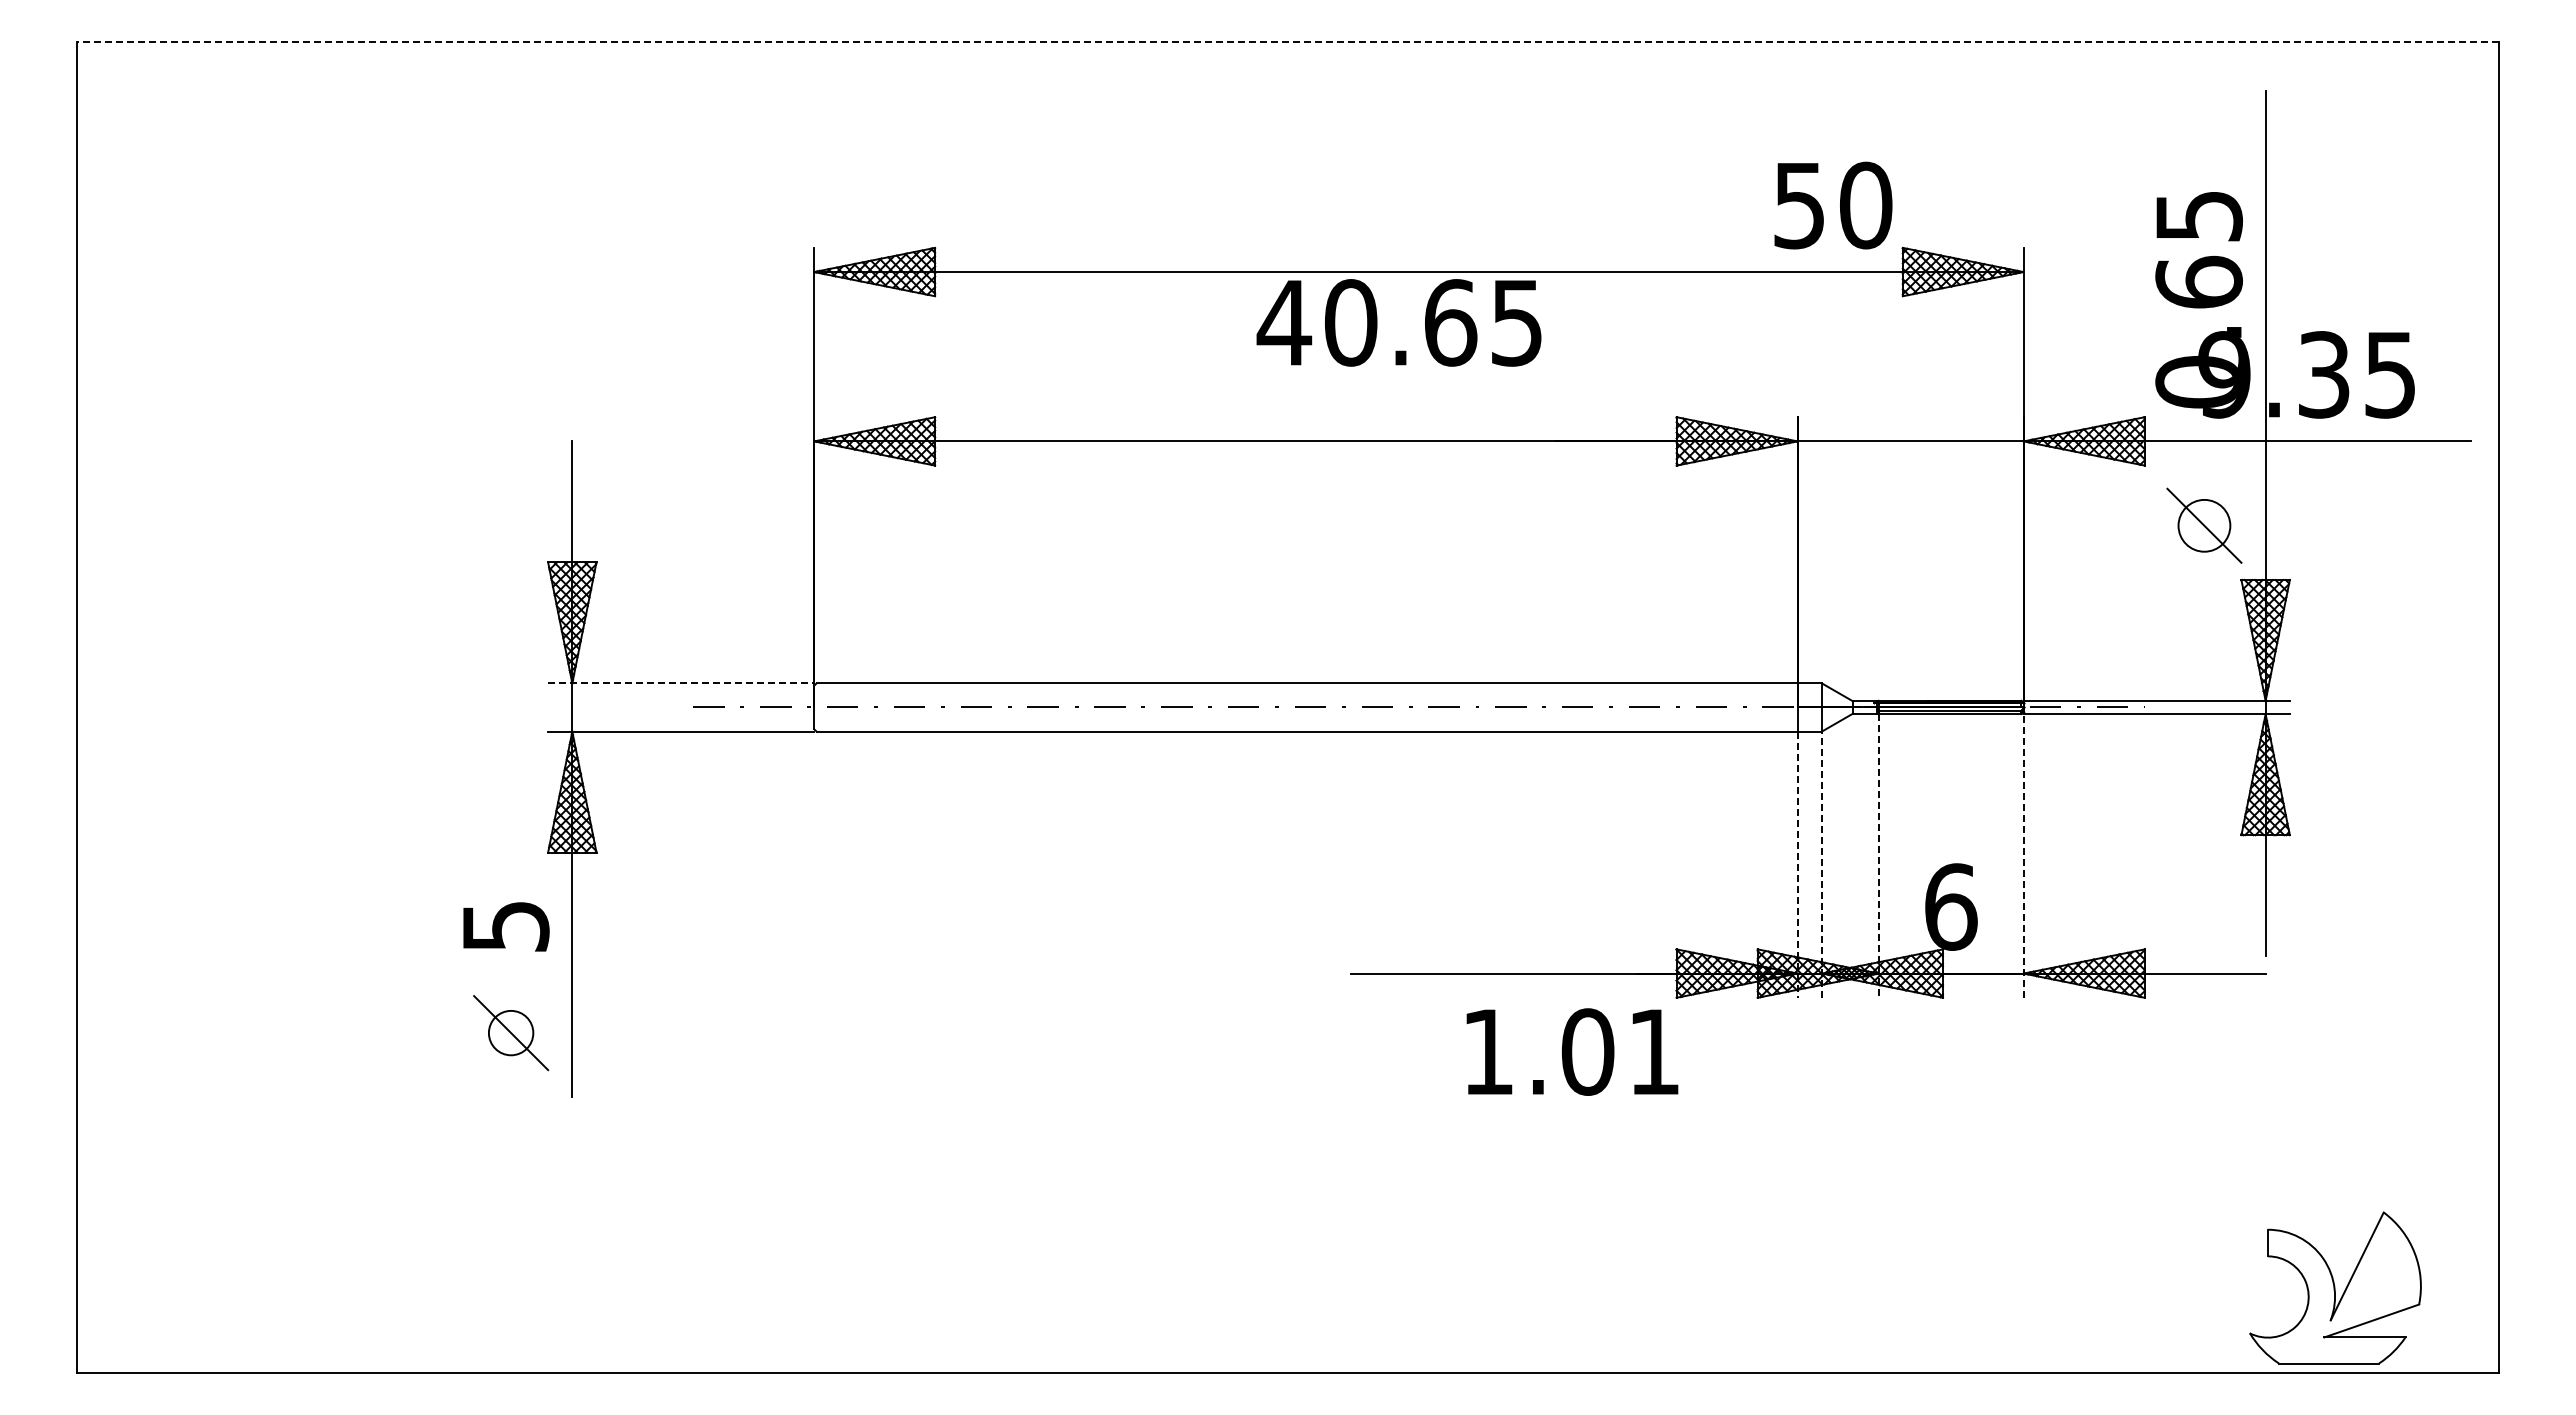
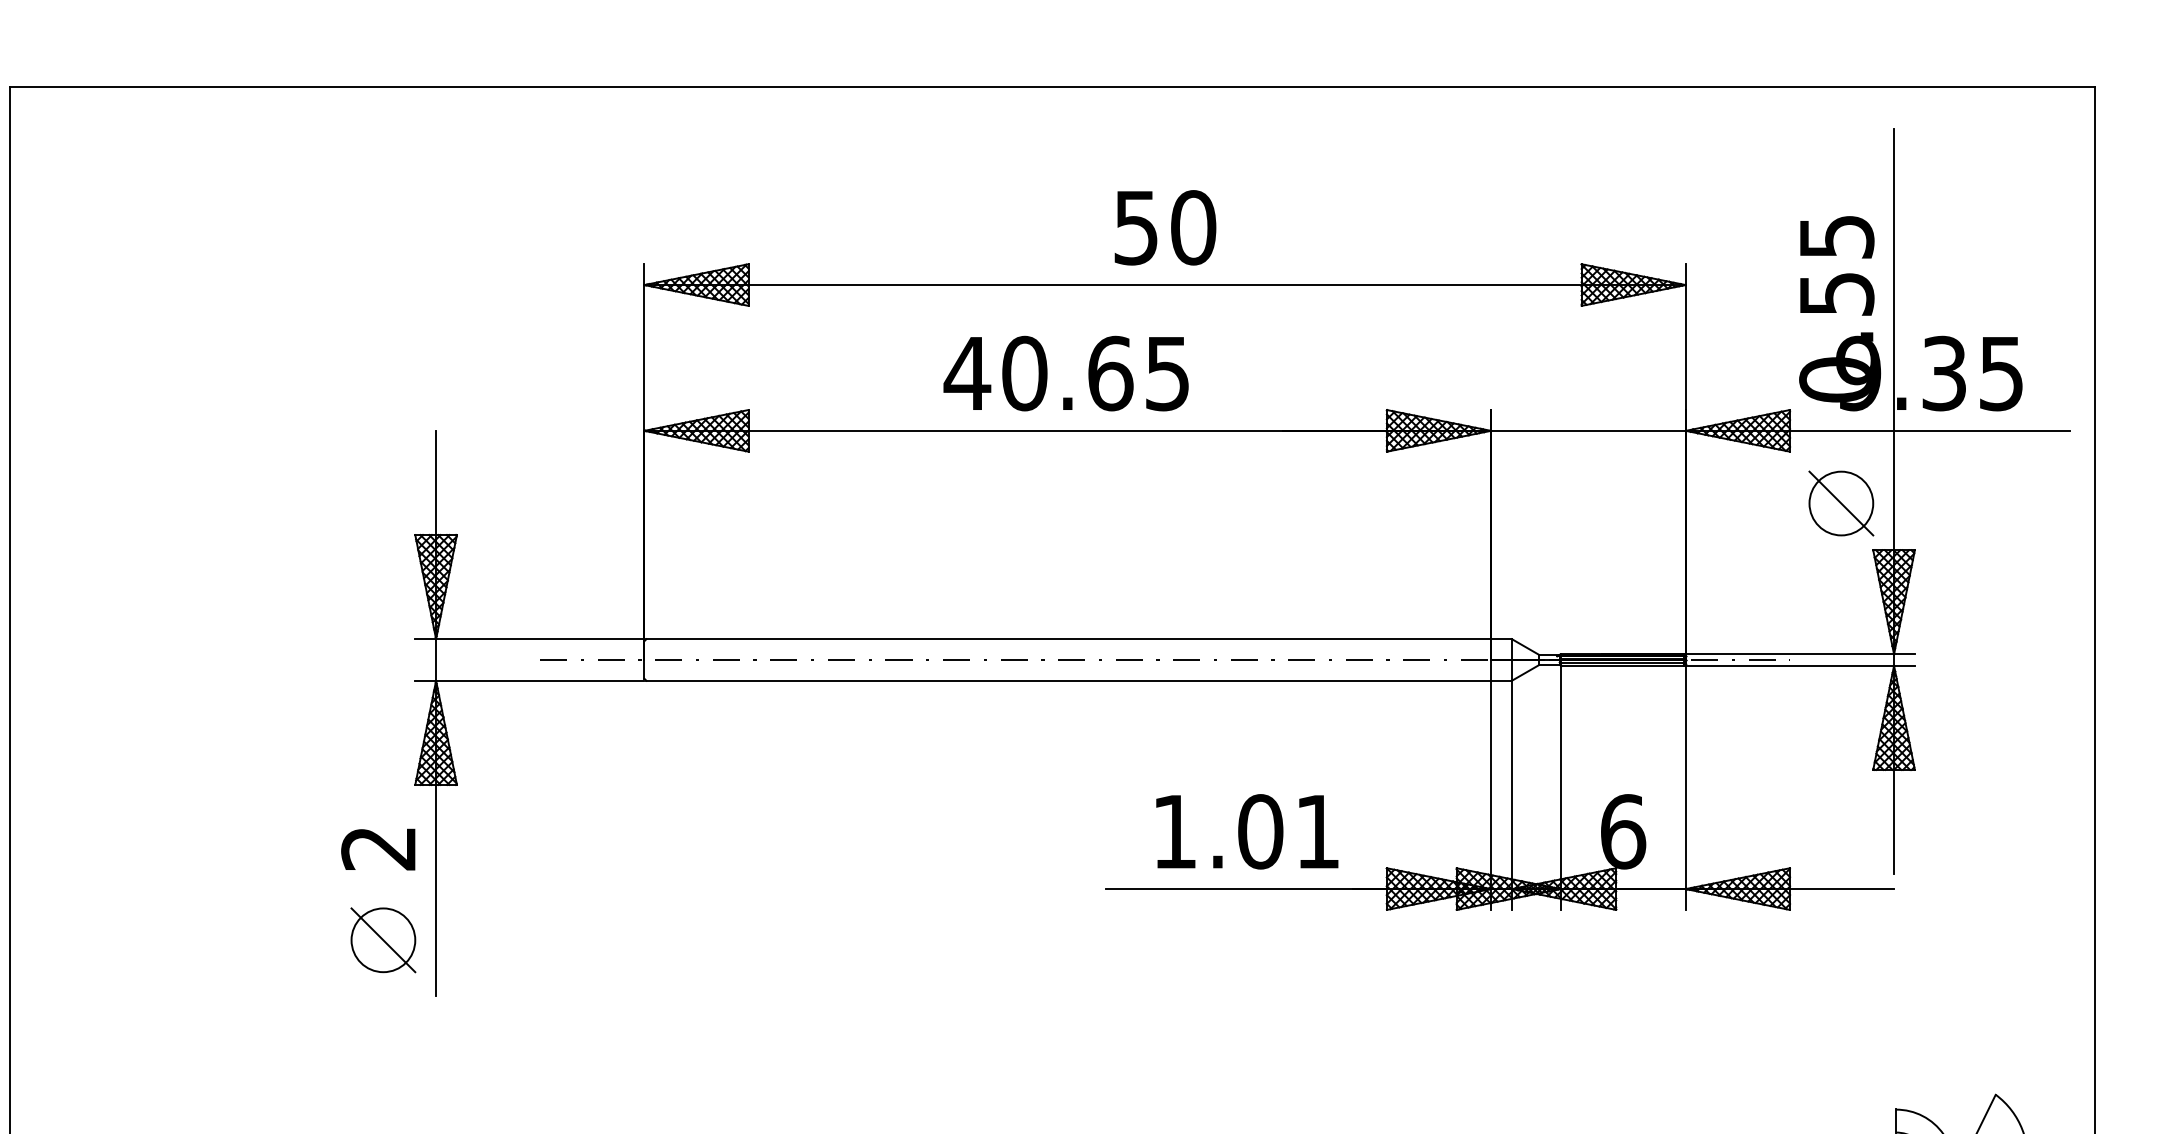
line: (1288, 42) -> (1052, 87), dashed -> solid
text: (1833, 205) -> (1165, 227), moved
text: (2198, 281) -> (1836, 293), 0.65 -> 0.55
text: (1398, 322) -> (1065, 373), moved
circle: (2204, 525) -> (1841, 503), size x1.43
line: (681, 683) -> (530, 639), dashed -> solid
line: (1878, 856) -> (1560, 788), dashed -> solid
line: (2023, 856) -> (1685, 788), dashed -> solid
line: (1821, 864) -> (1511, 795), dashed -> solid
line: (1797, 865) -> (1490, 796), dashed -> solid
text: (505, 926) -> (378, 848), 5 -> 2
circle: (511, 1033) -> (383, 940), size x1.67
text: (1572, 1051) -> (1247, 831), moved

